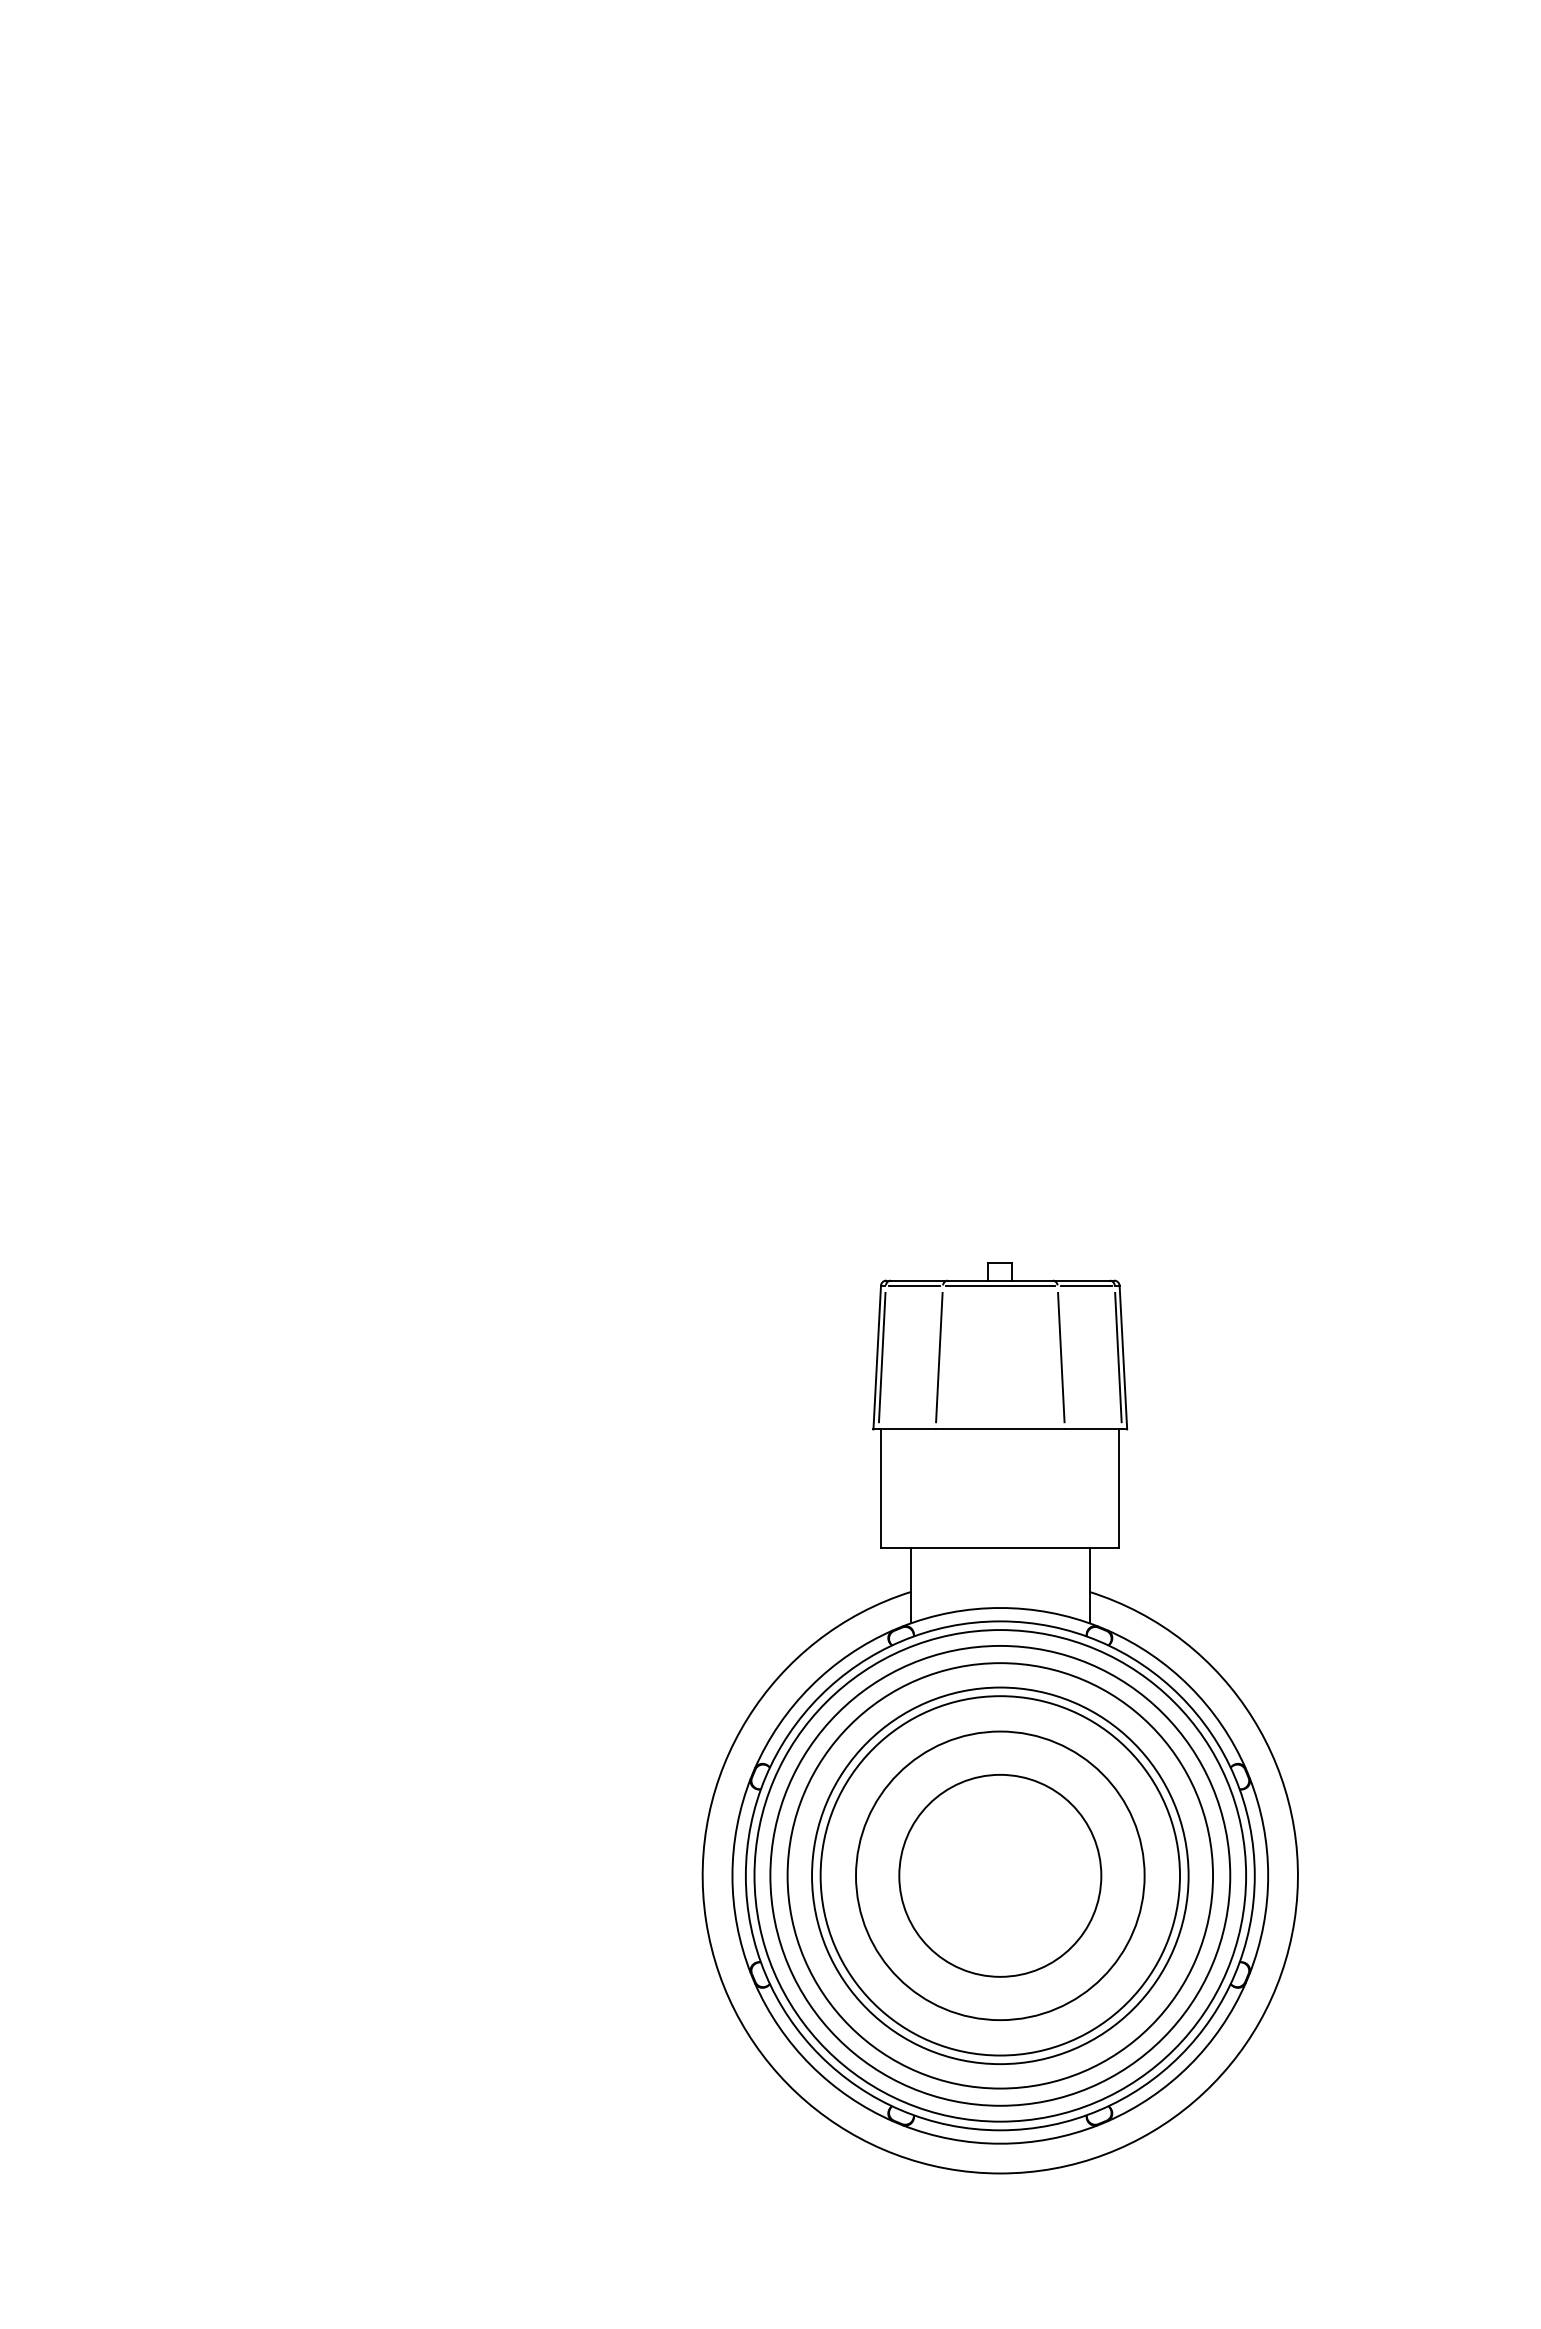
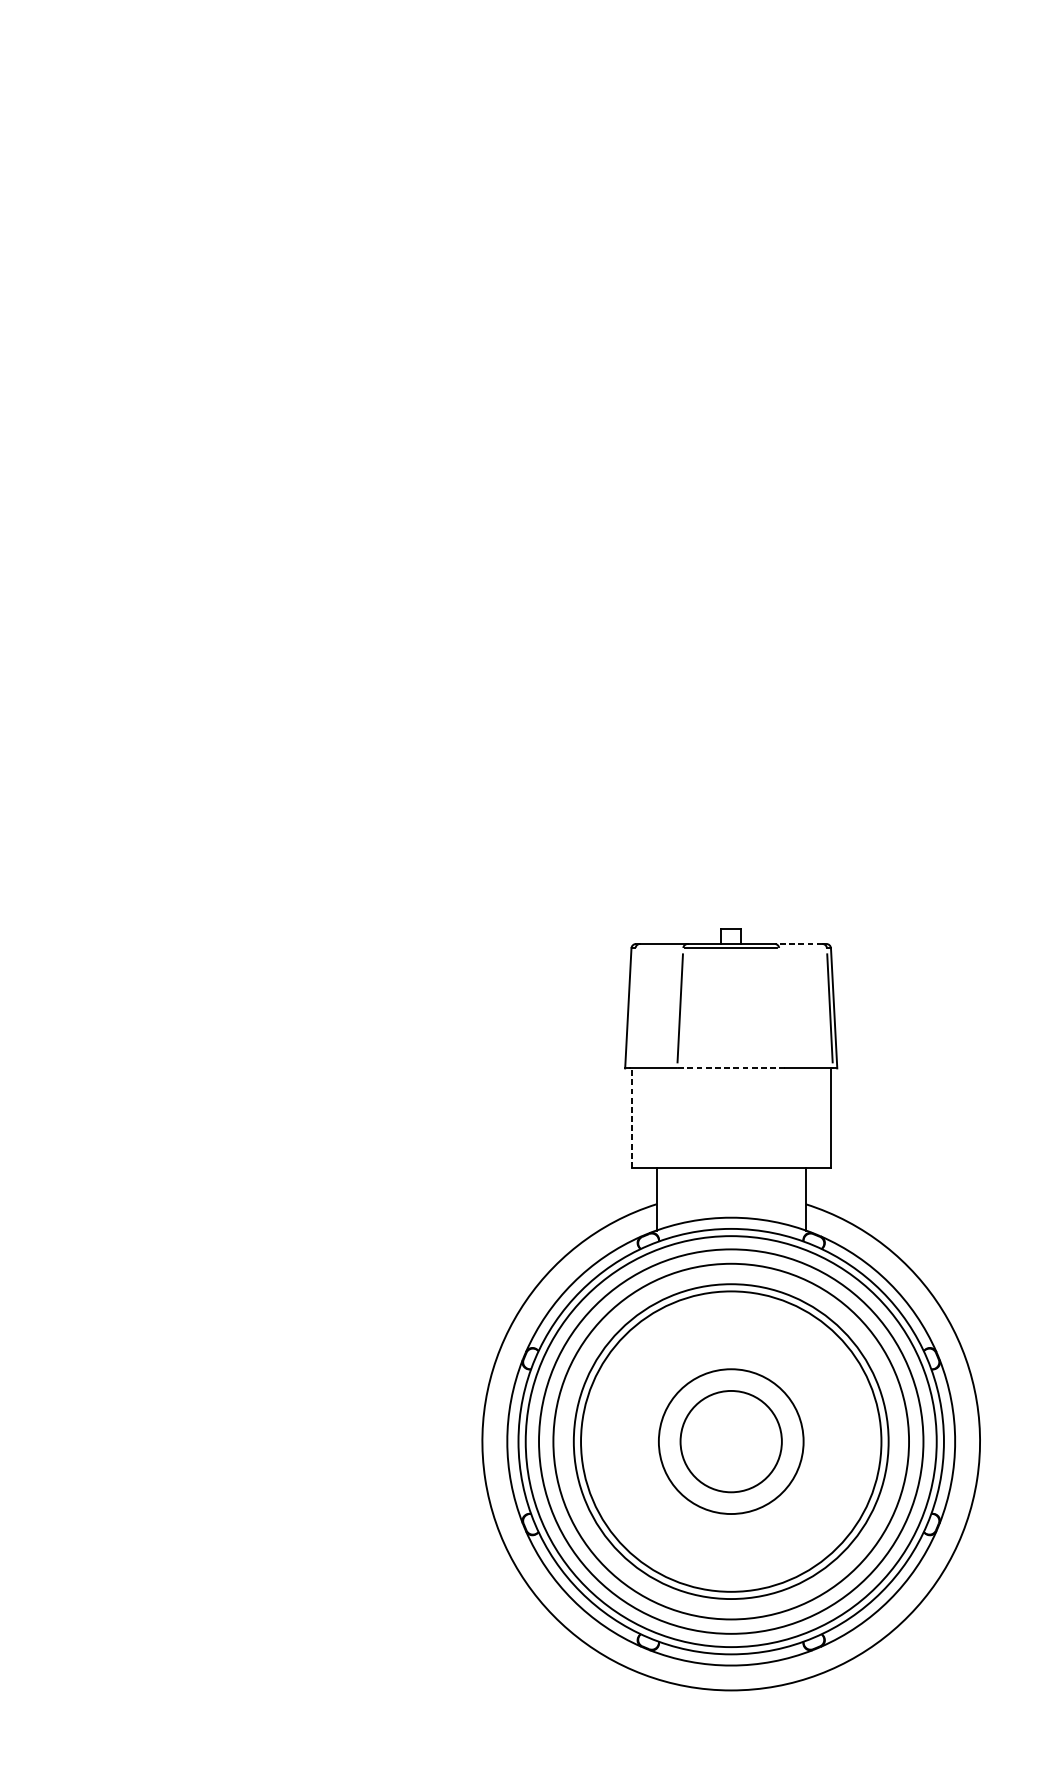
line: (1081, 1280) -> (799, 943), solid -> dashed
line: (914, 1285) -> (659, 948), removed
line: (1085, 1285) -> (802, 948), removed
line: (881, 1357) -> (631, 1008), removed
line: (1061, 1357) -> (782, 1008), removed
line: (1000, 1429) -> (731, 1068), solid -> dashed
line: (881, 1488) -> (631, 1117), solid -> dashed
circle: (1000, 1875) -> (731, 1441), size x0.6
circle: (1000, 1875) -> (731, 1441), size x0.6

